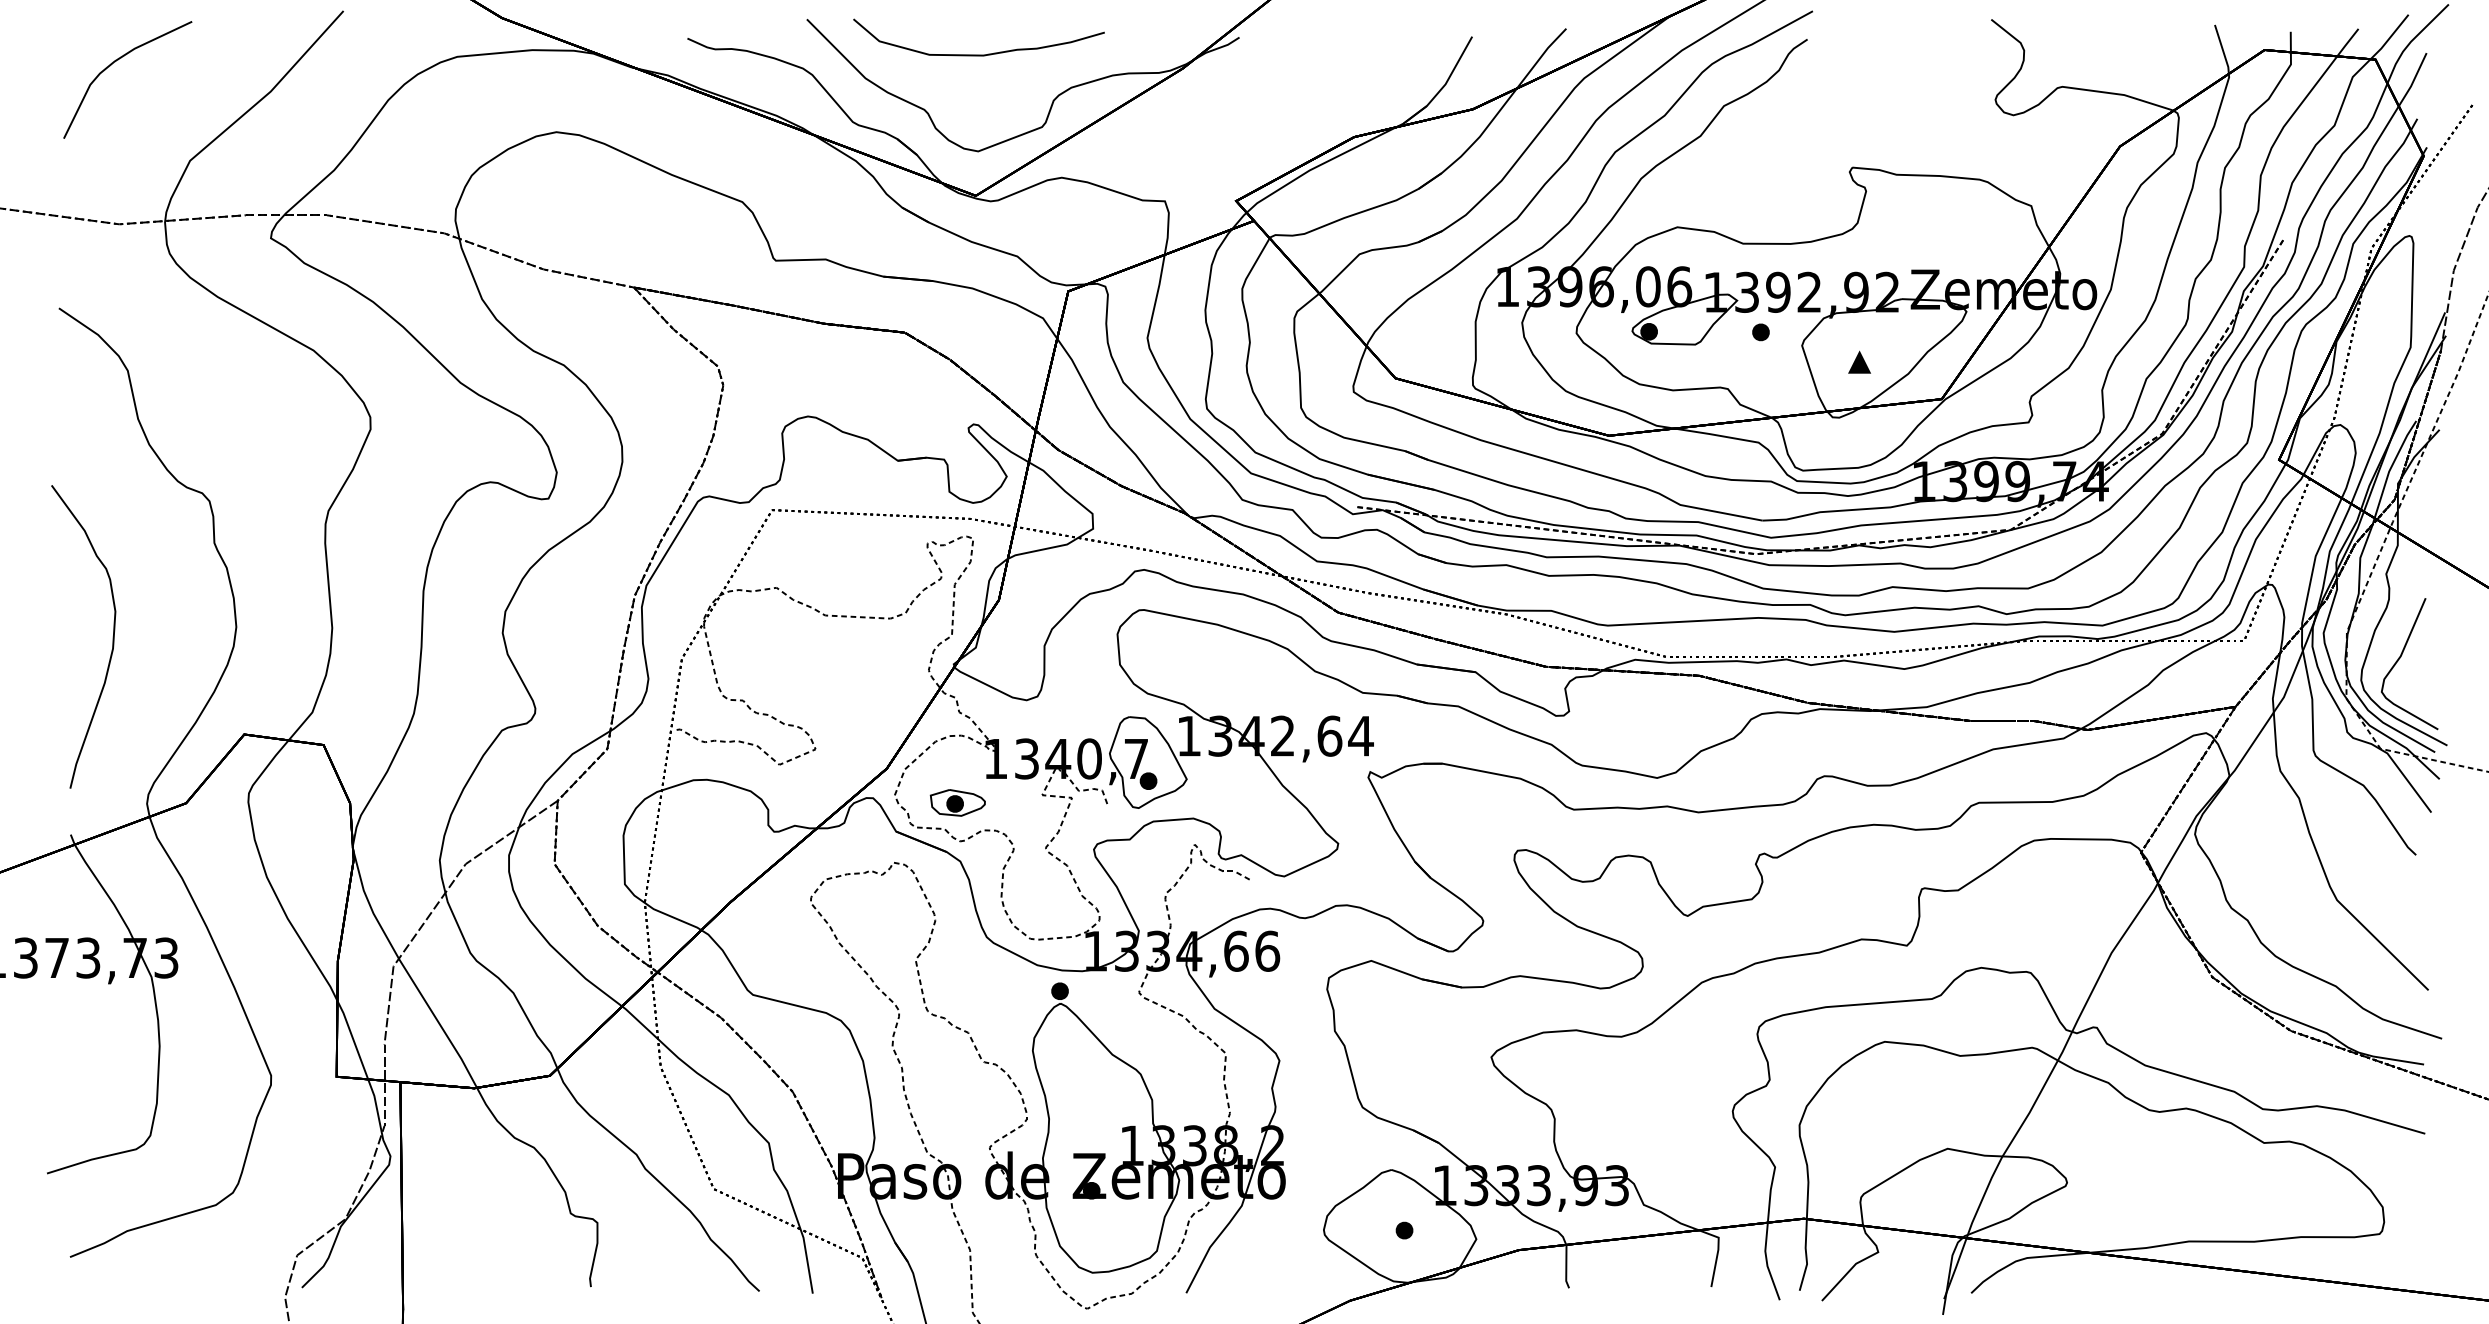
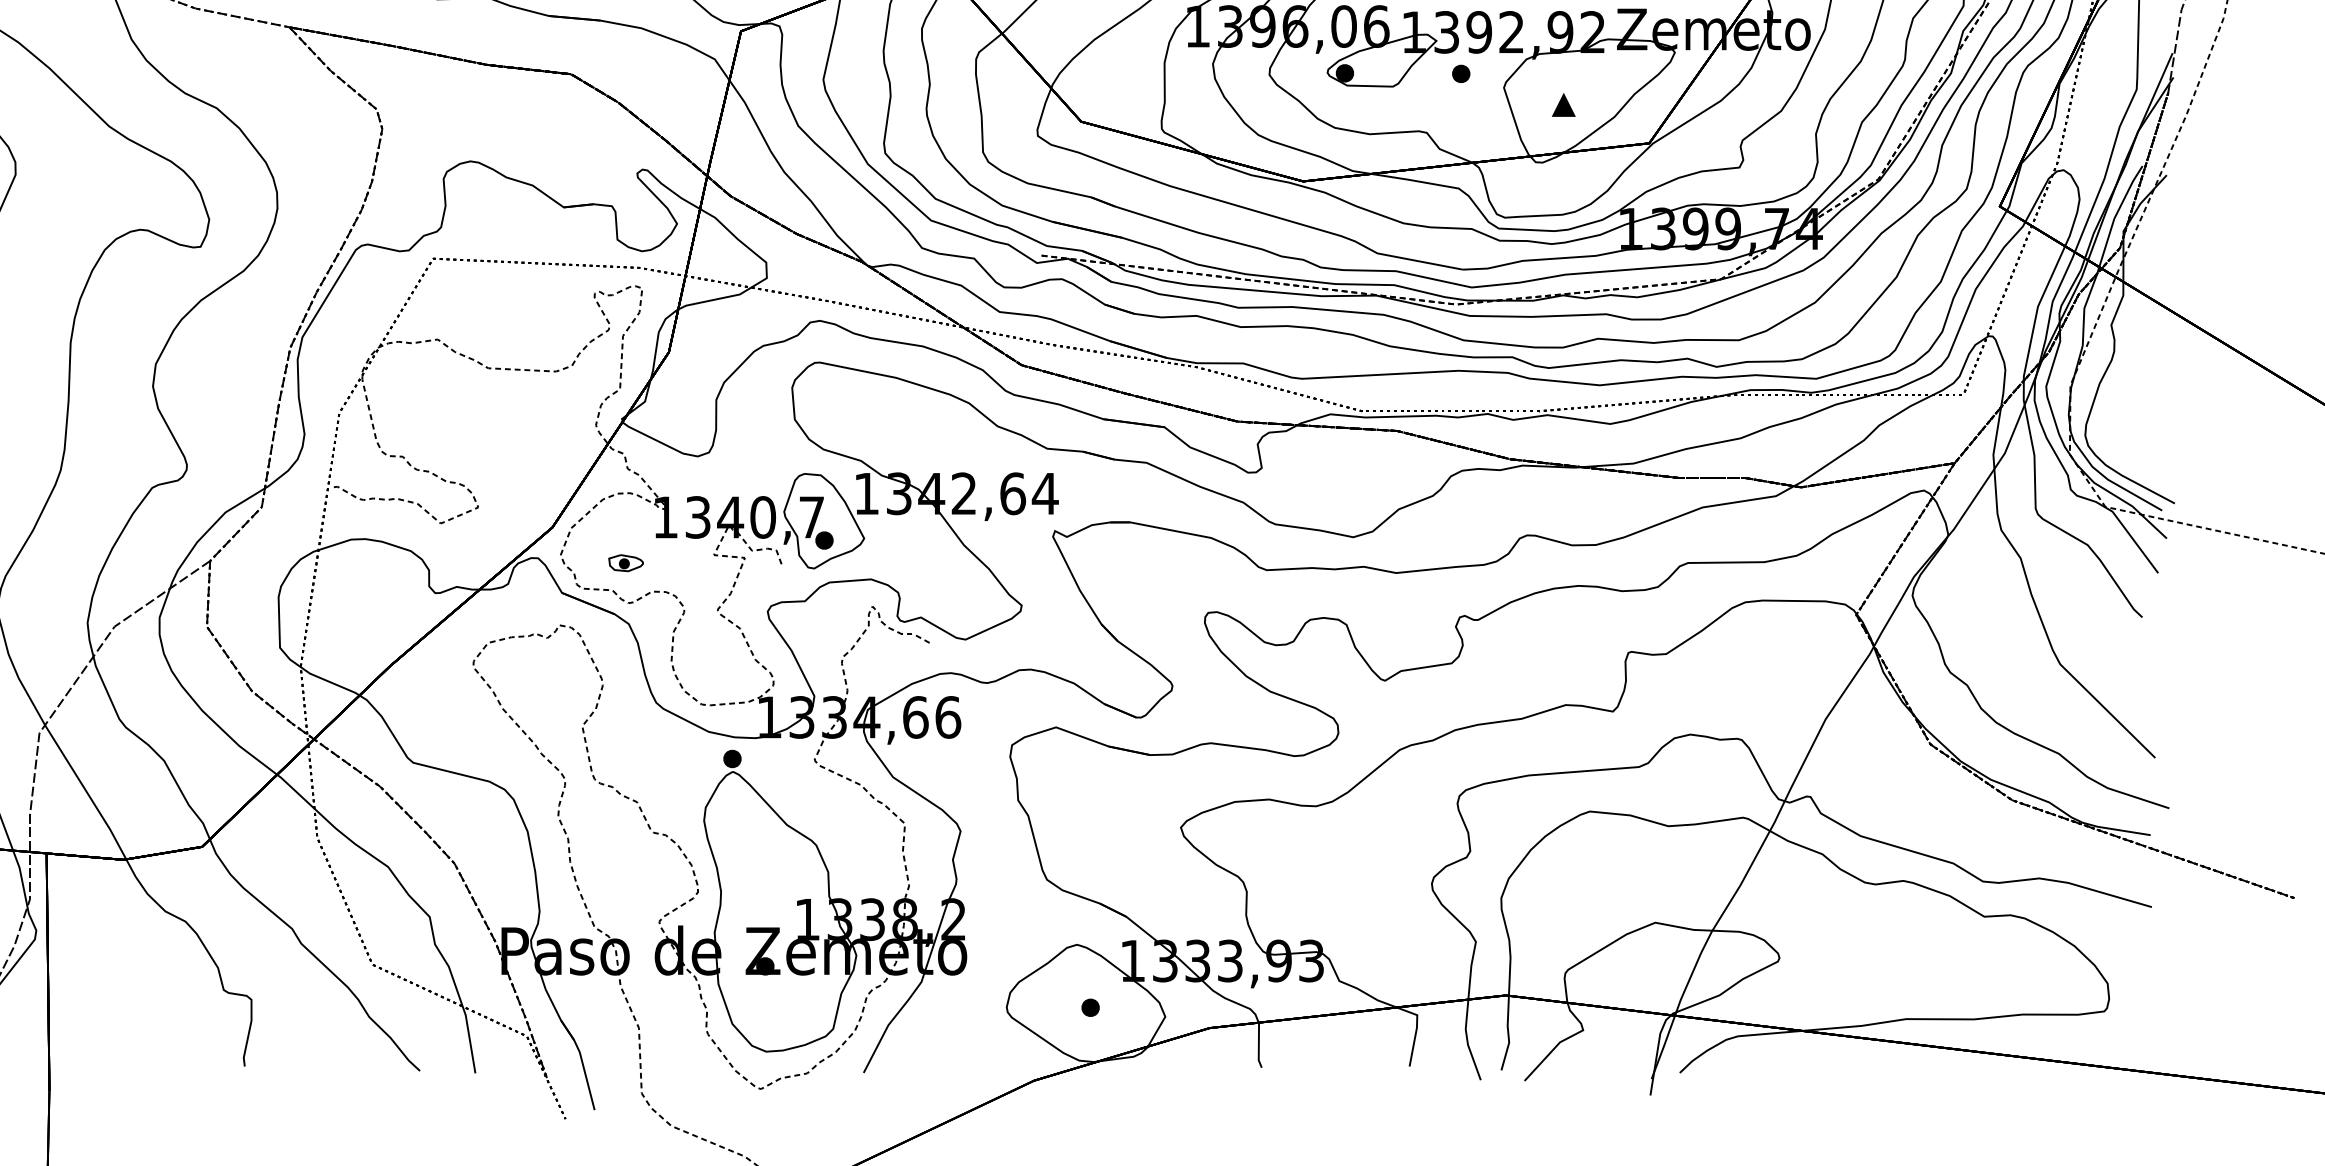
curve: (2401, 657) -> (2127, 411), removed
part: (957, 802) -> (625, 562), size x0.6

